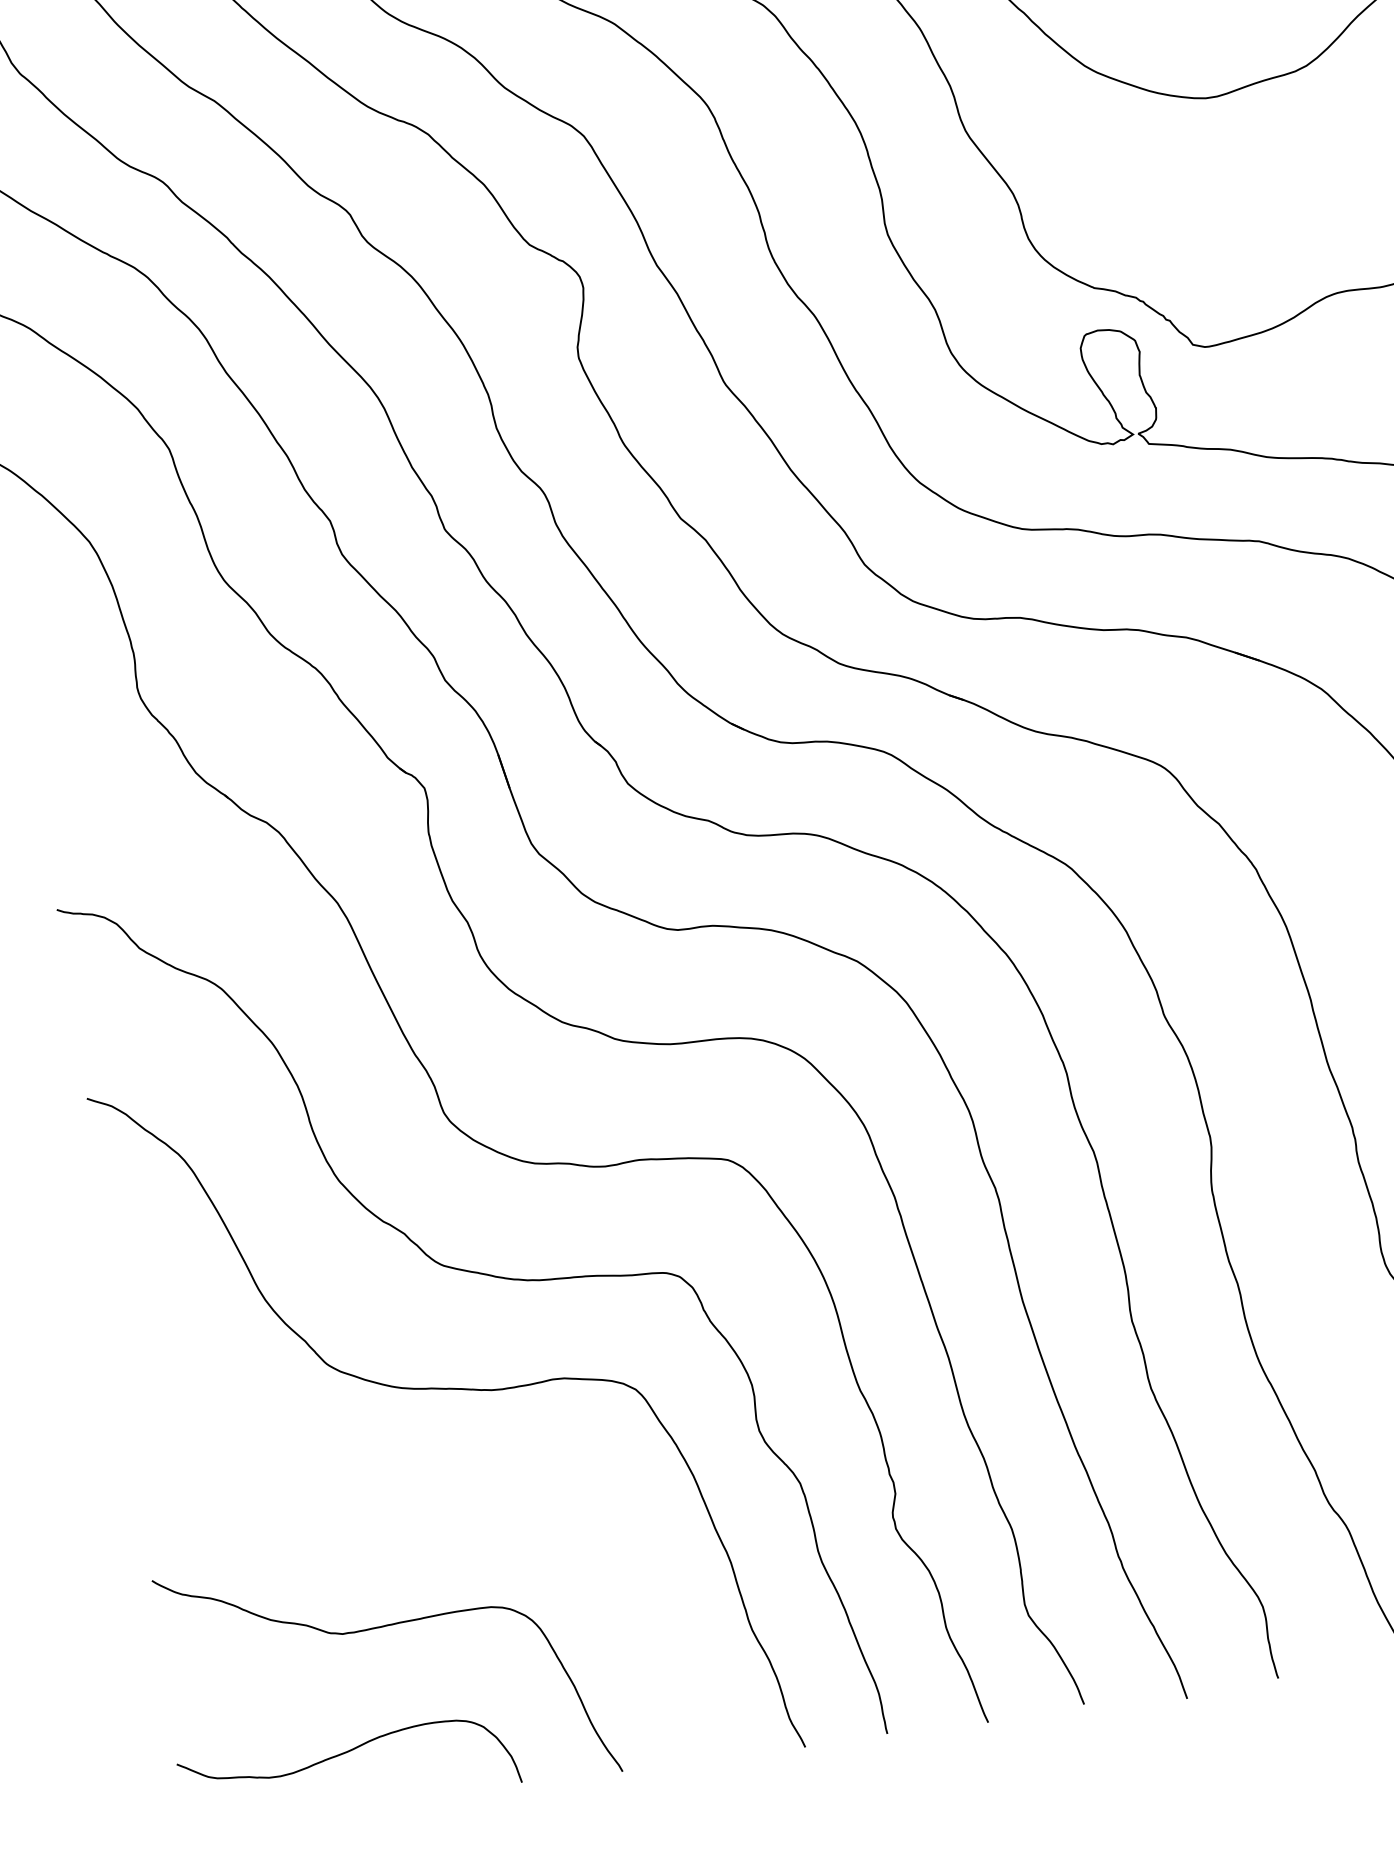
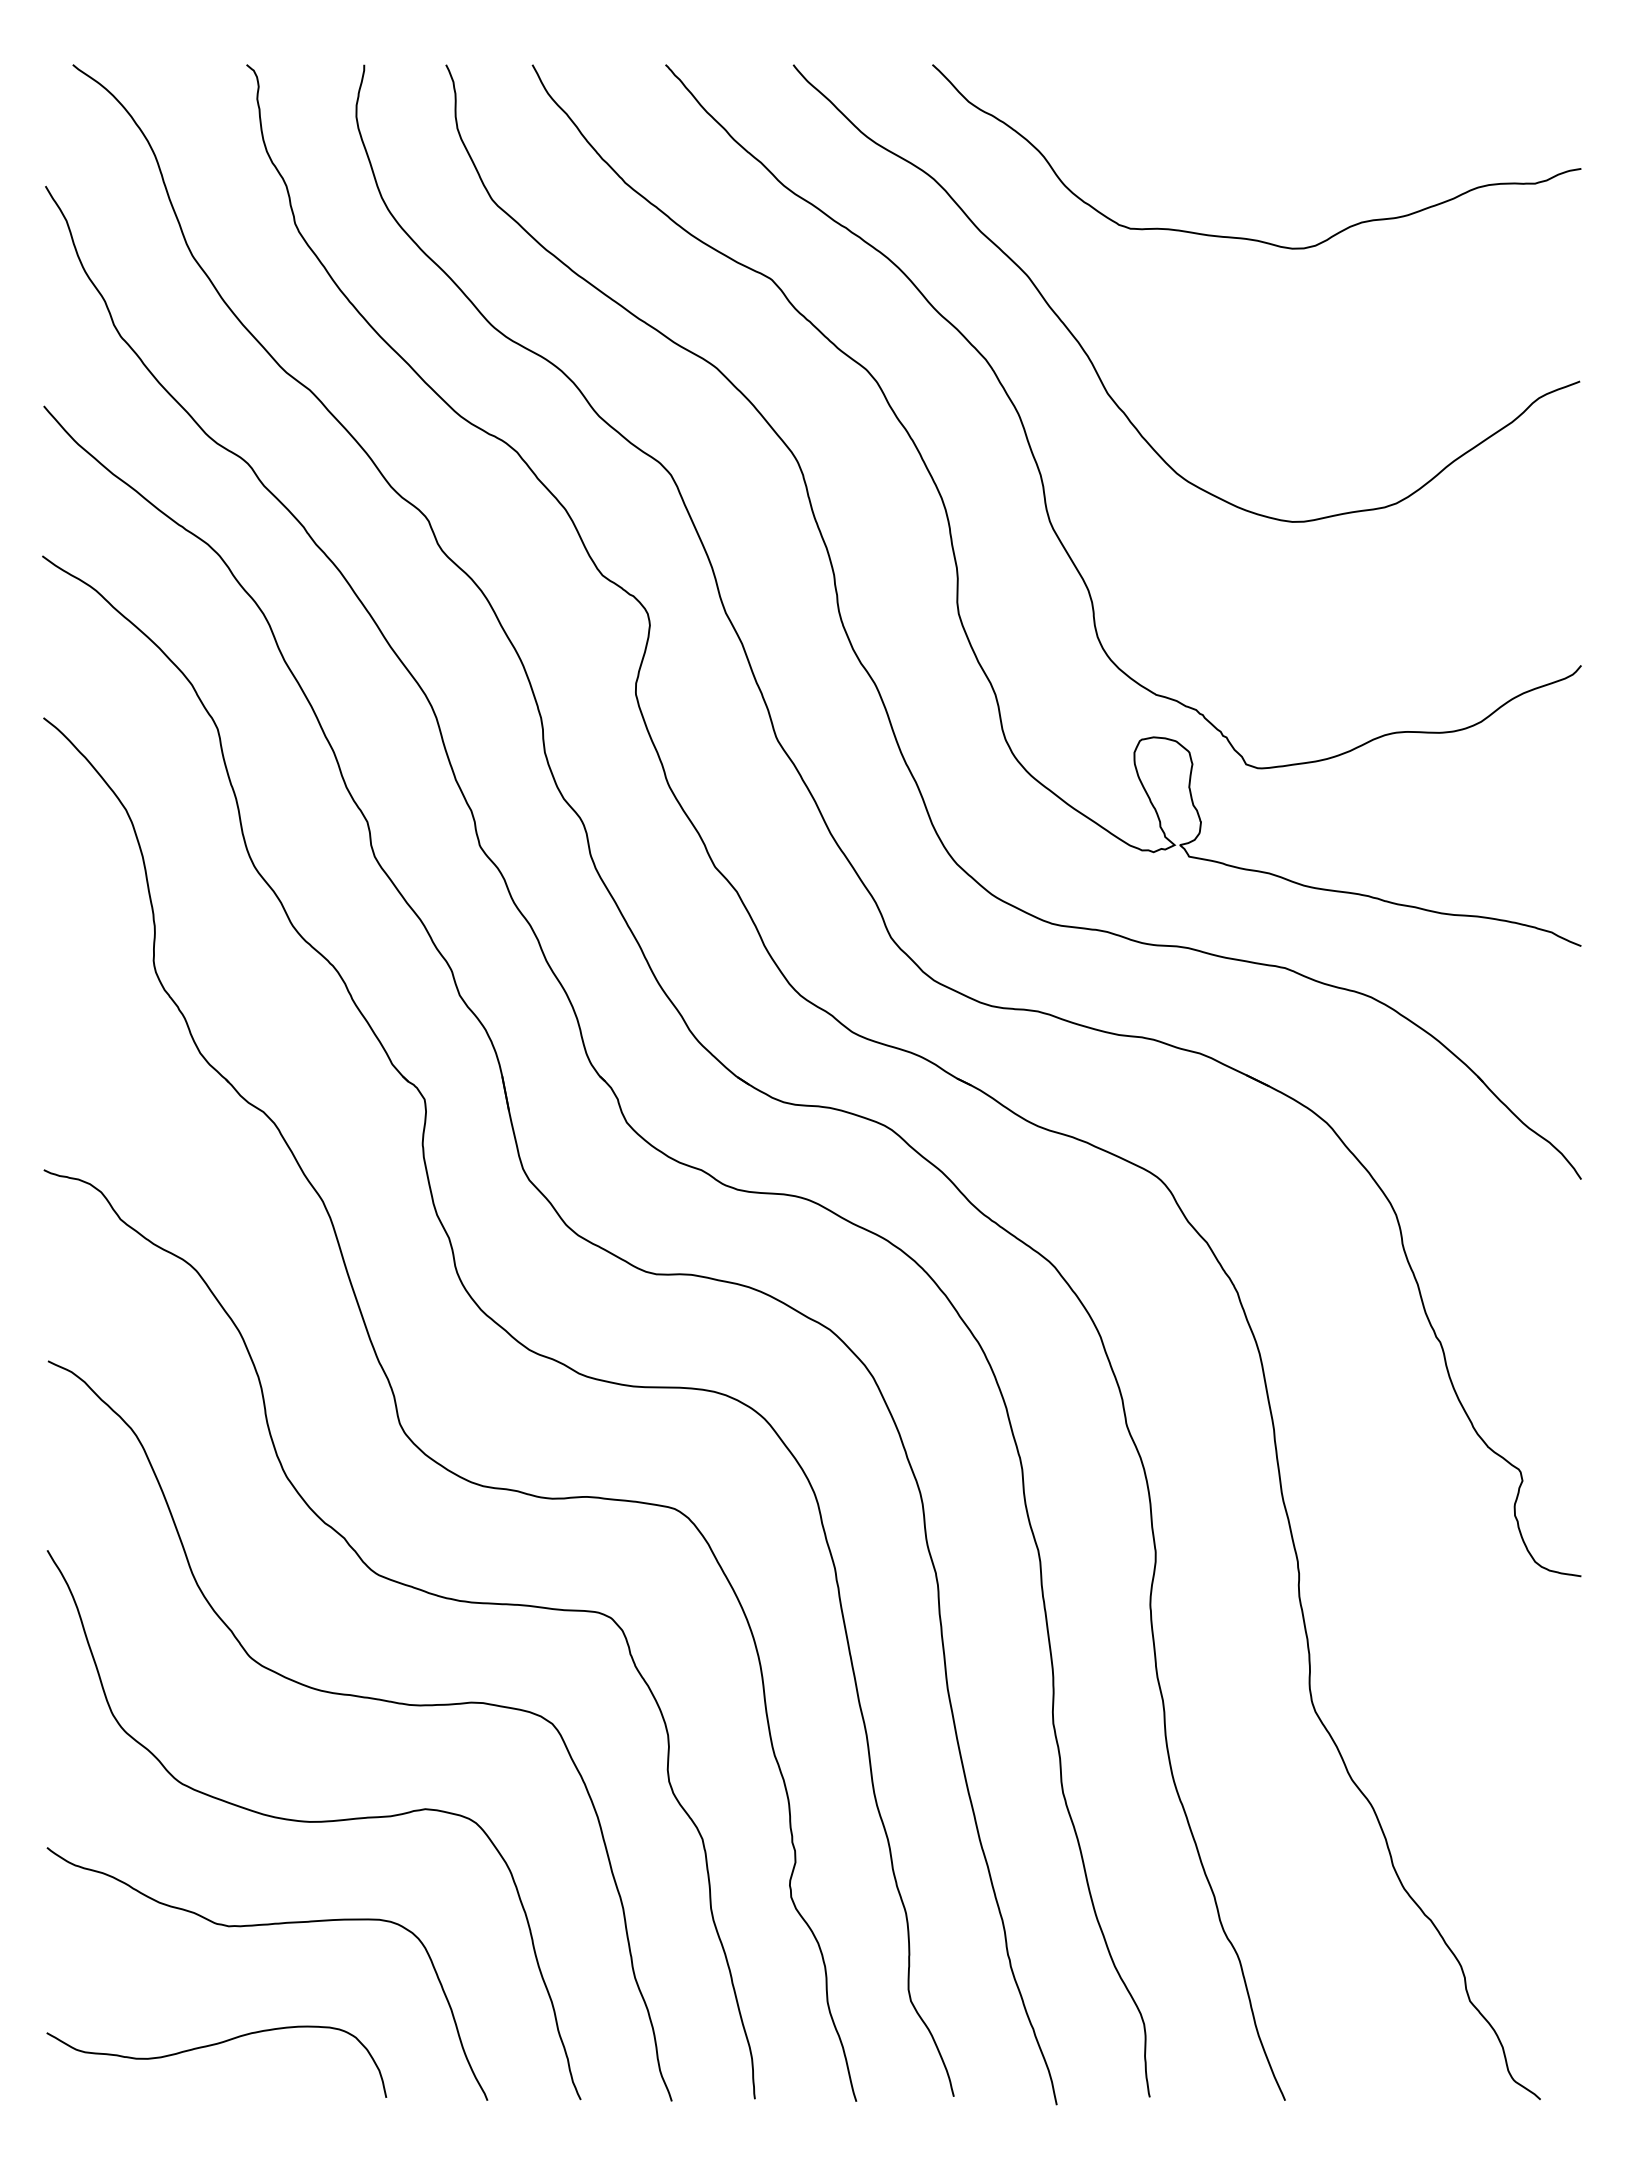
curve: (412, 1519) -> (313, 1822), added

